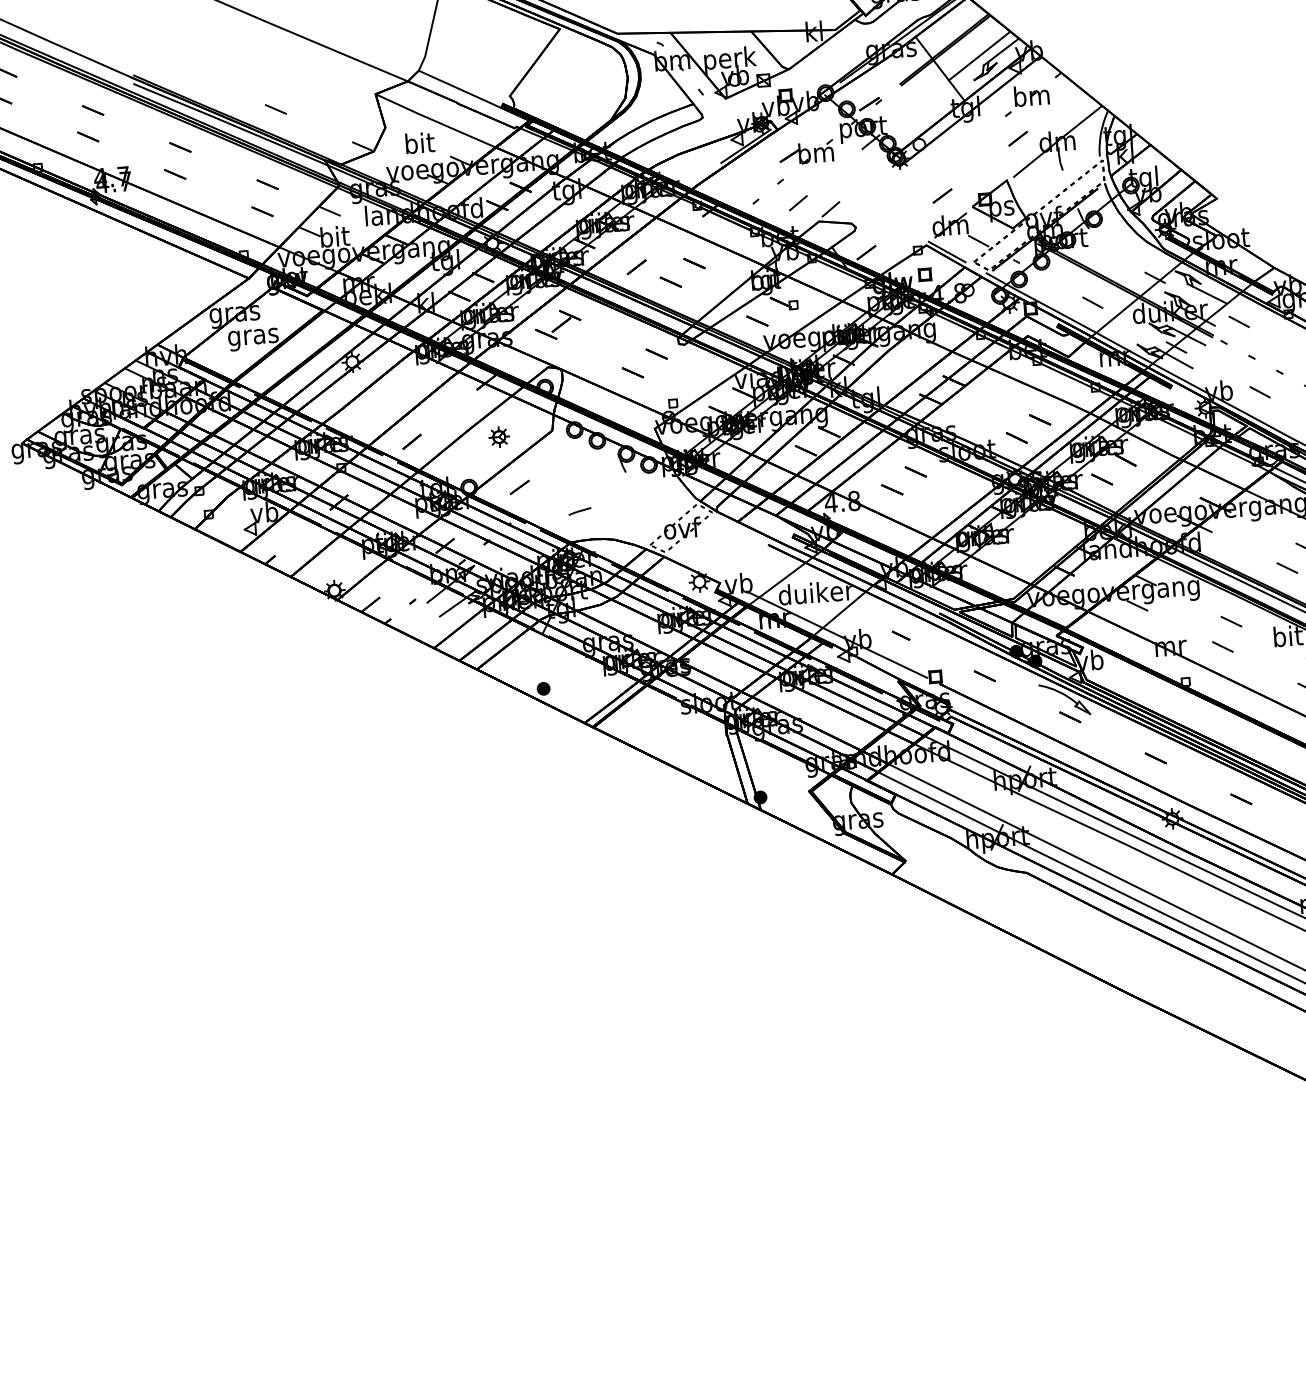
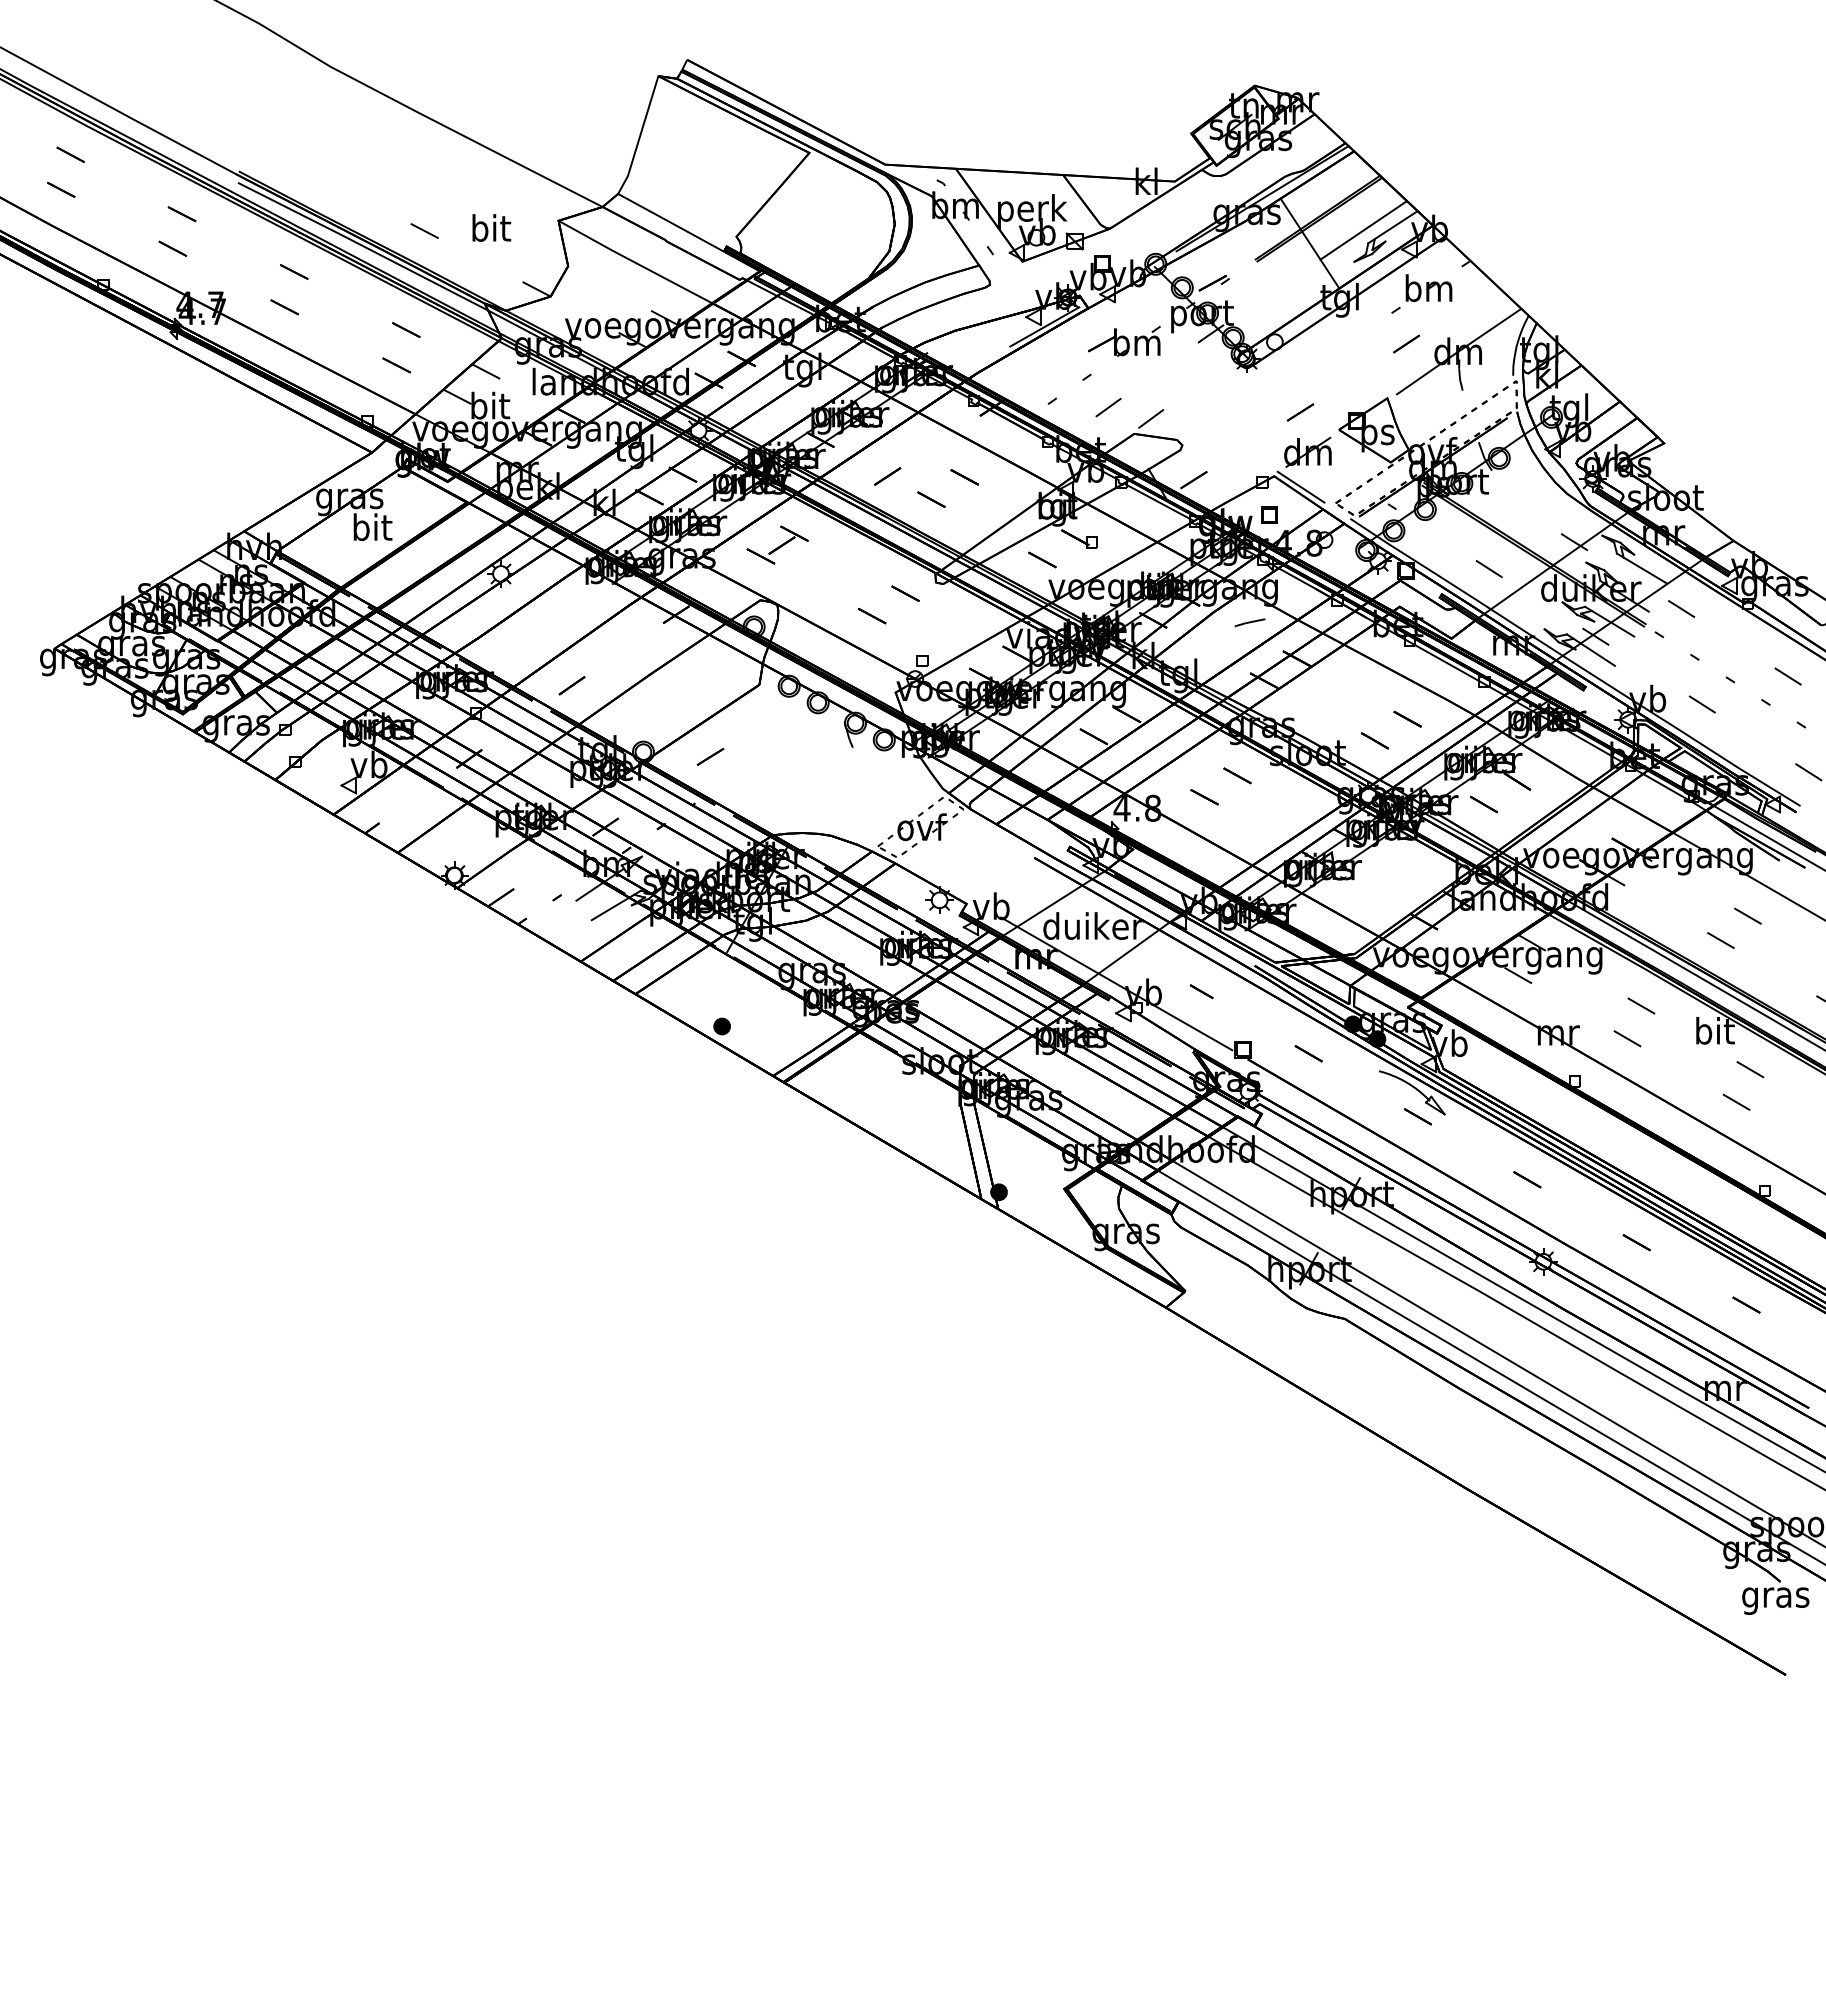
text: (419, 142) -> (491, 227), moved
line: (976, 240) -> (1341, 474), removed
text: (252, 336) -> (371, 530), gras -> bit
part: (499, 436) -> (688, 687), removed
line: (579, 511) -> (1249, 622), moved

